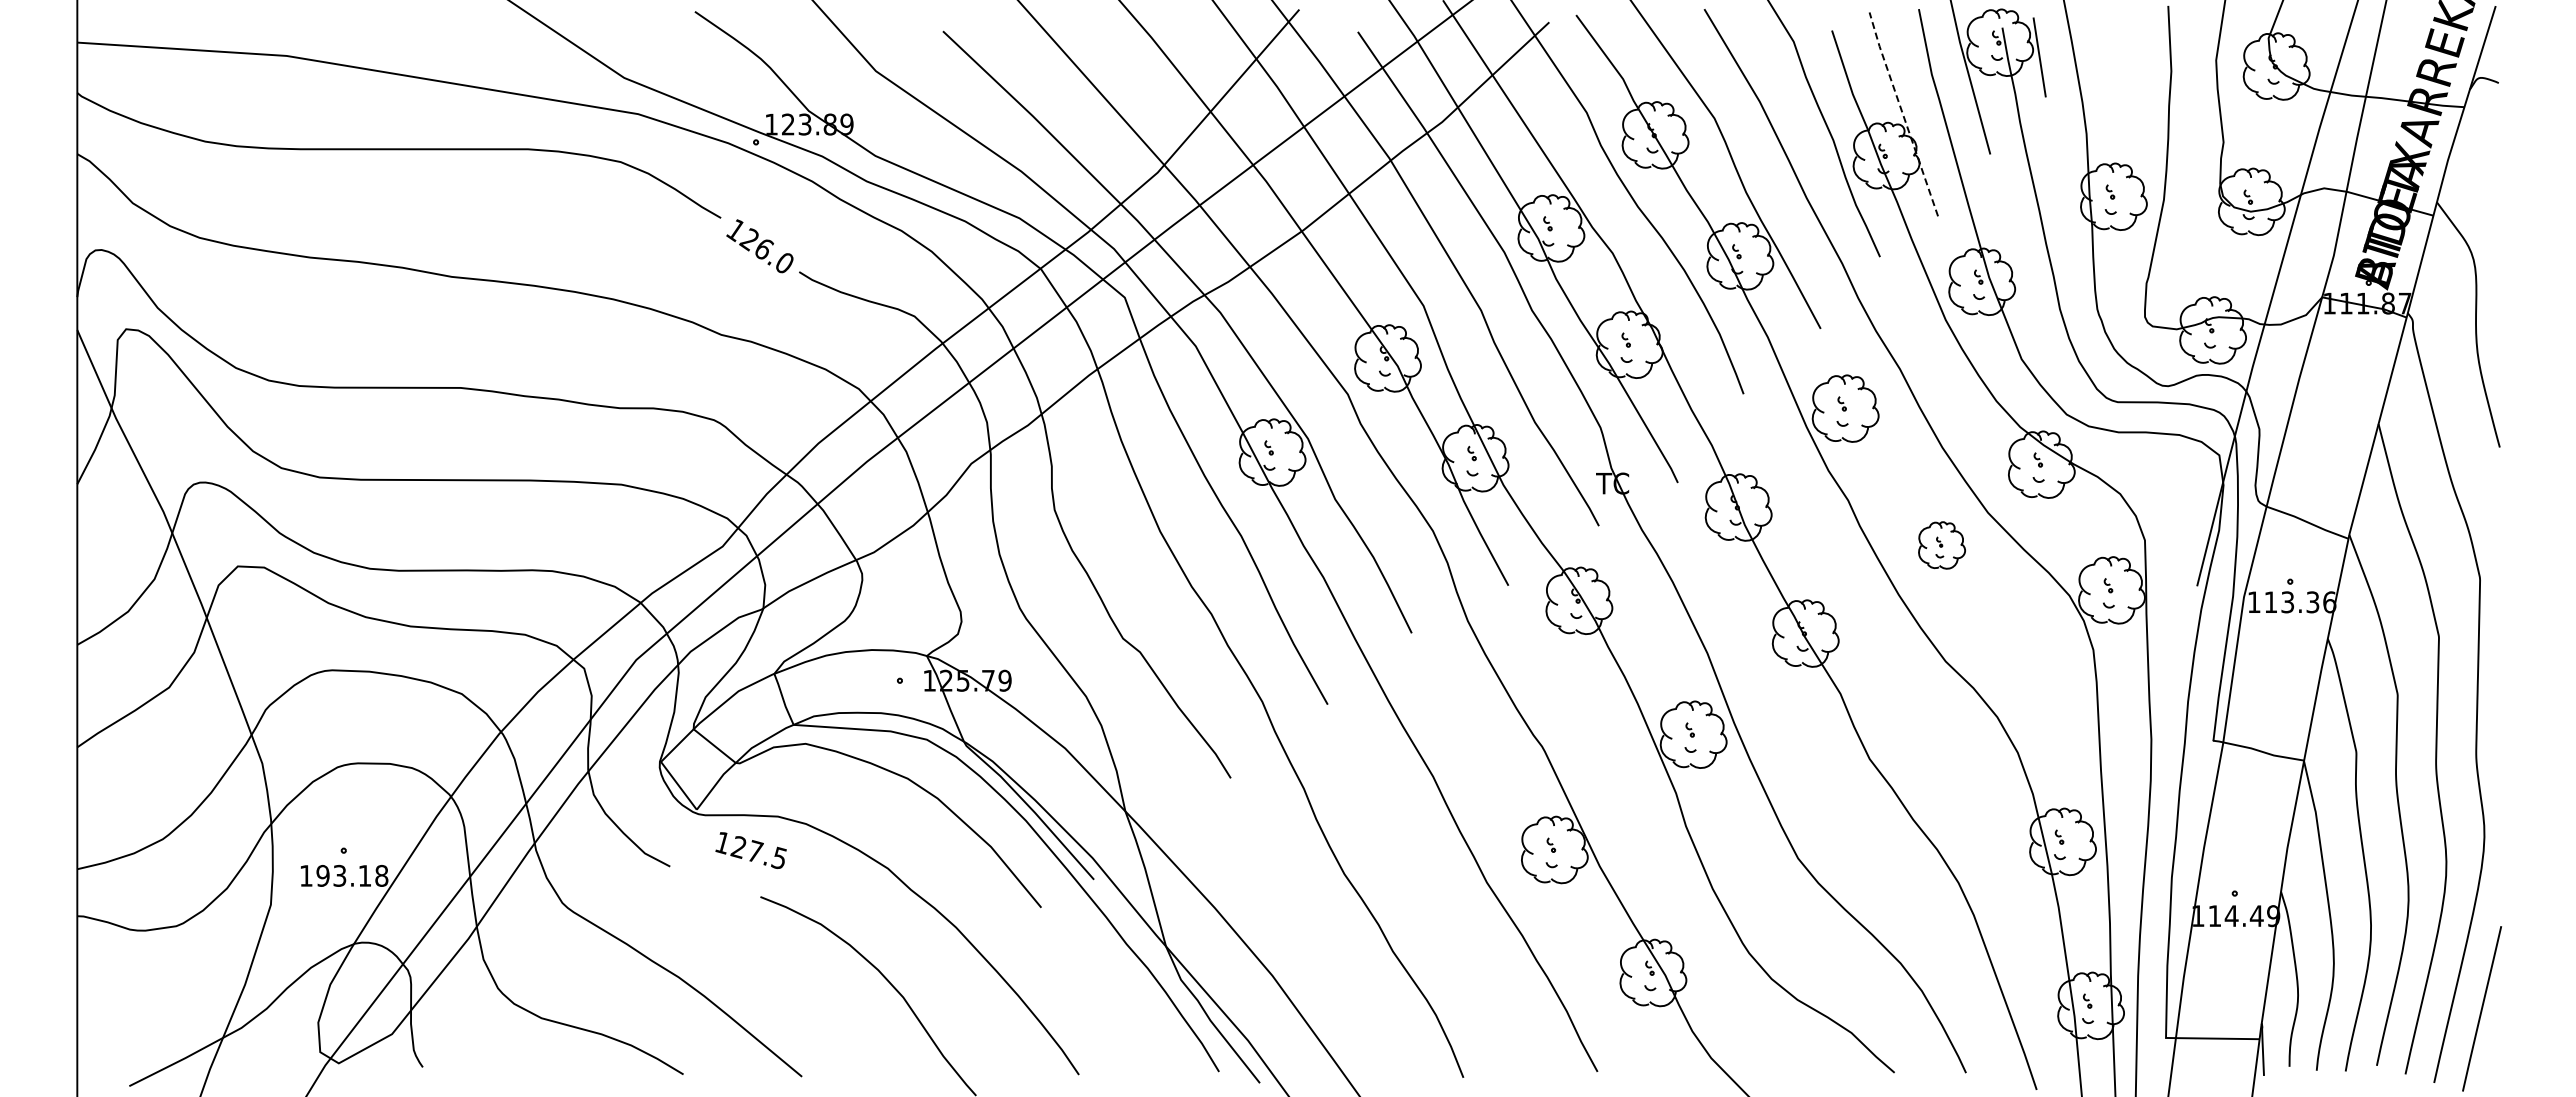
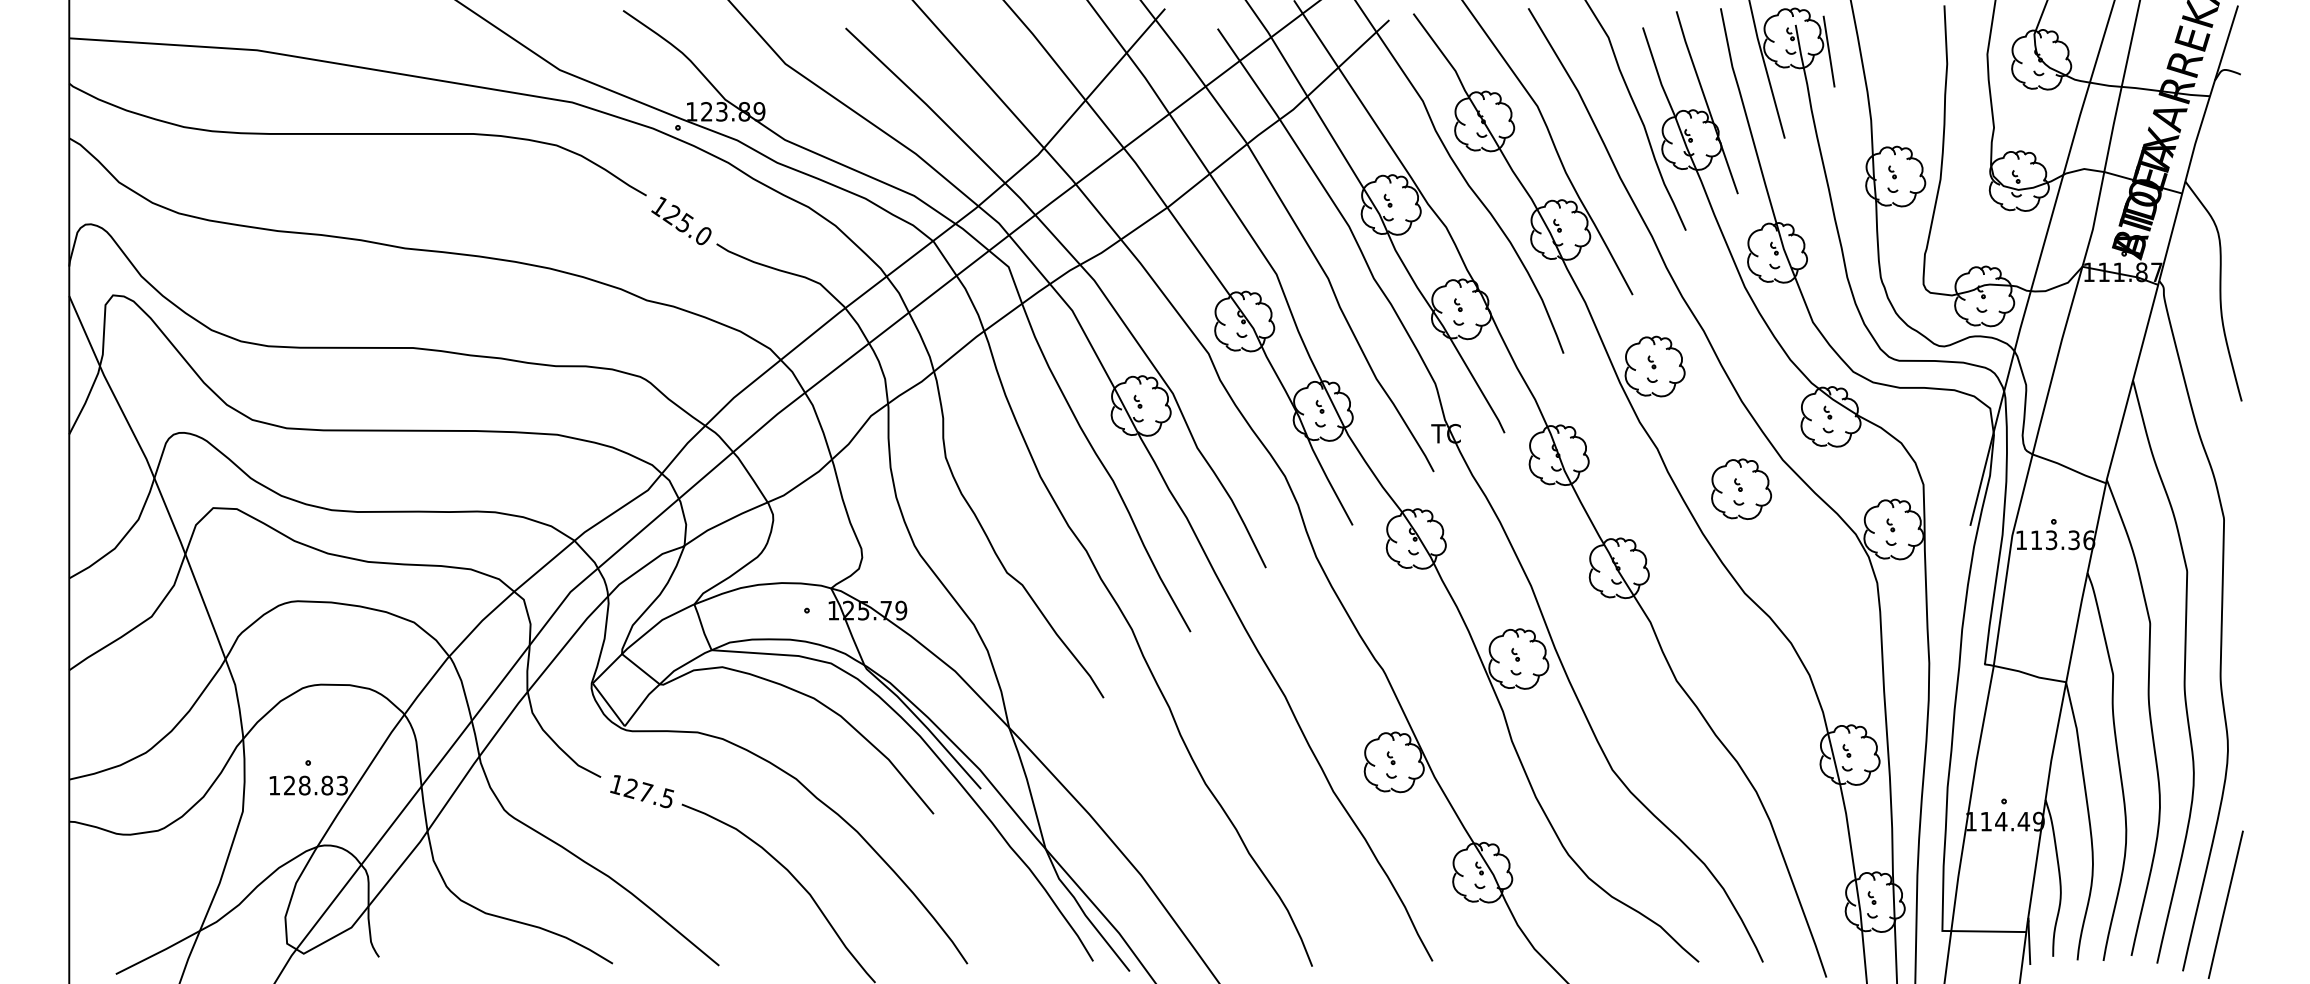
line: (1902, 113) -> (1706, 101), dashed -> solid
text: (763, 248) -> (684, 222), 126.0 -> 125.0
part: (1941, 545) -> (1741, 489), size x1.43
text: (750, 850) -> (641, 791), moved
text: (352, 875) -> (316, 785), 193.18 -> 128.83

